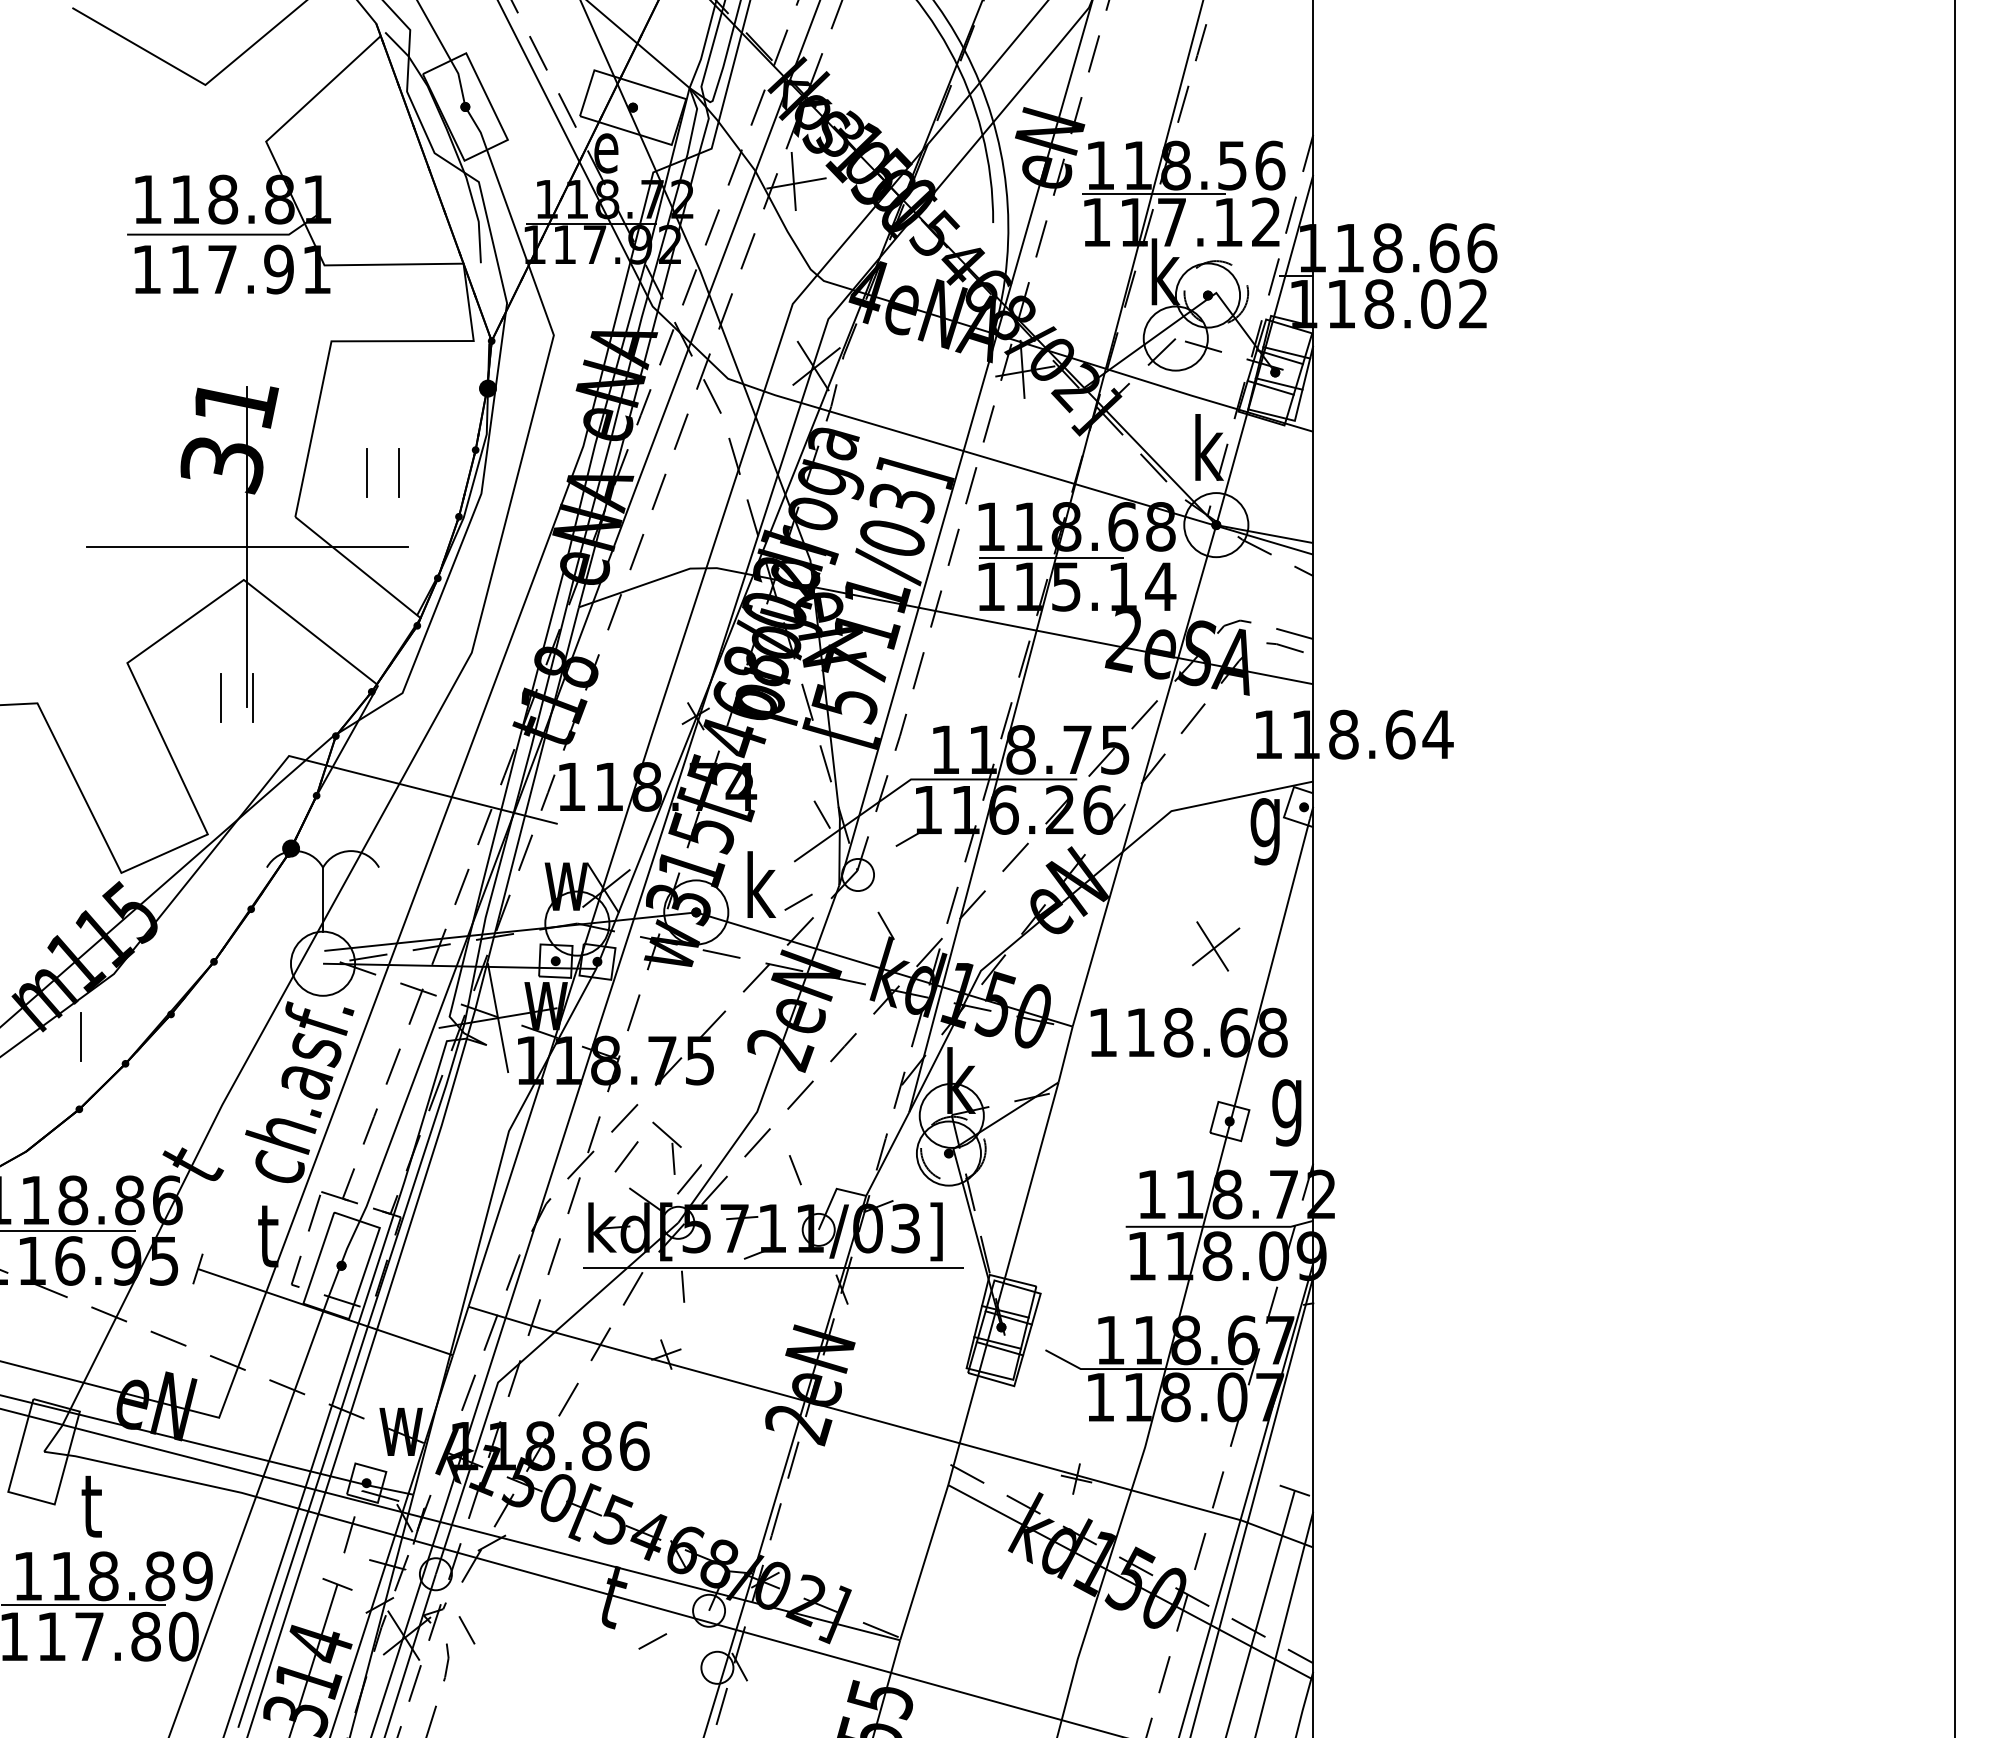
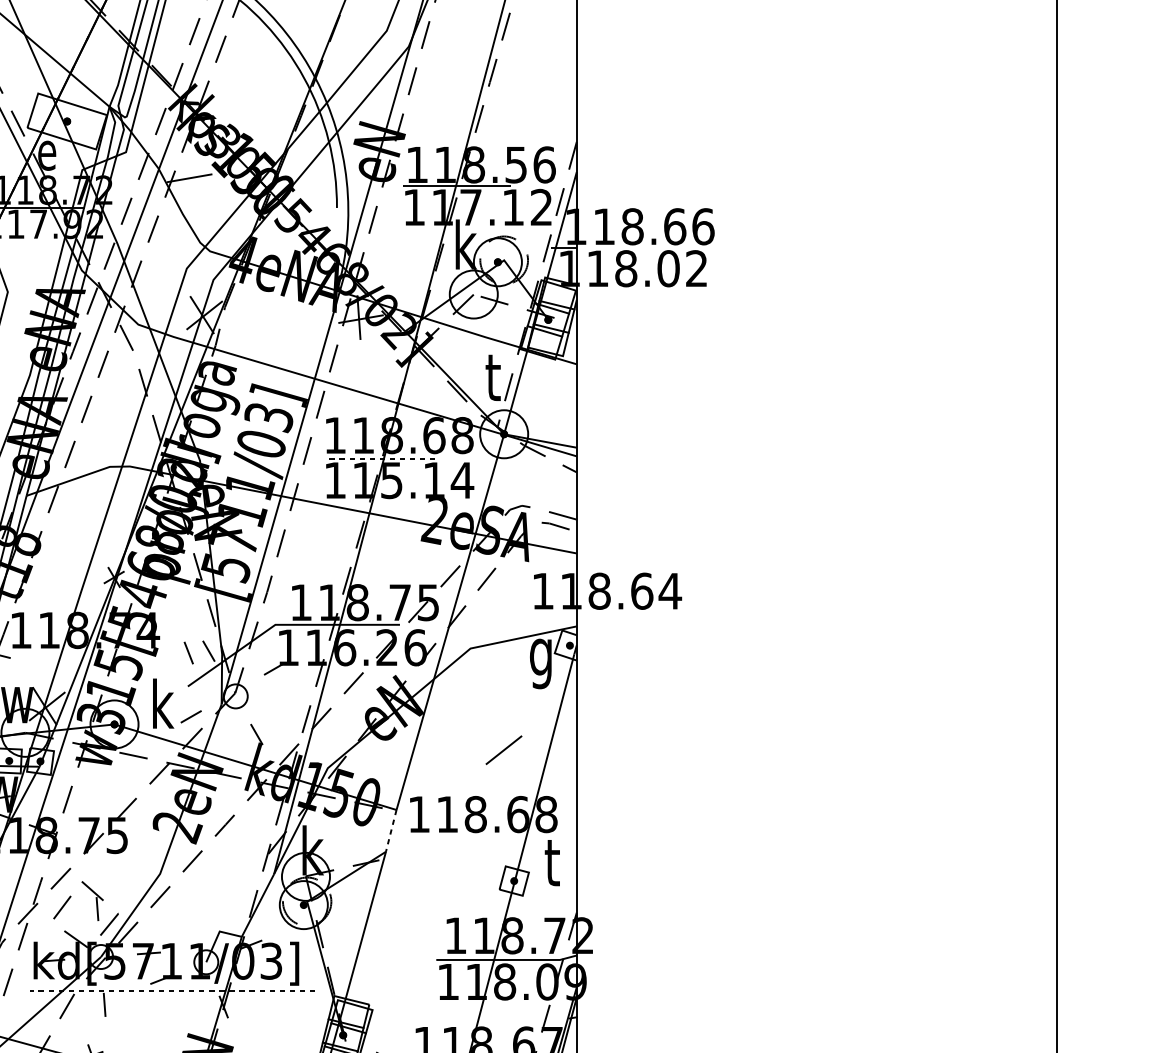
line: (793, 181) -> (187, 176), removed
text: (1207, 447) -> (497, 376), k -> t
line: (1051, 557) -> (380, 458), solid -> dashed
line: (1212, 946) -> (501, 749), removed
line: (1065, 1054) -> (391, 830), solid -> dashed
text: (1285, 1106) -> (555, 869), g -> t
line: (794, 1170) -> (188, 653), moved
line: (772, 1268) -> (171, 991), solid -> dashed

